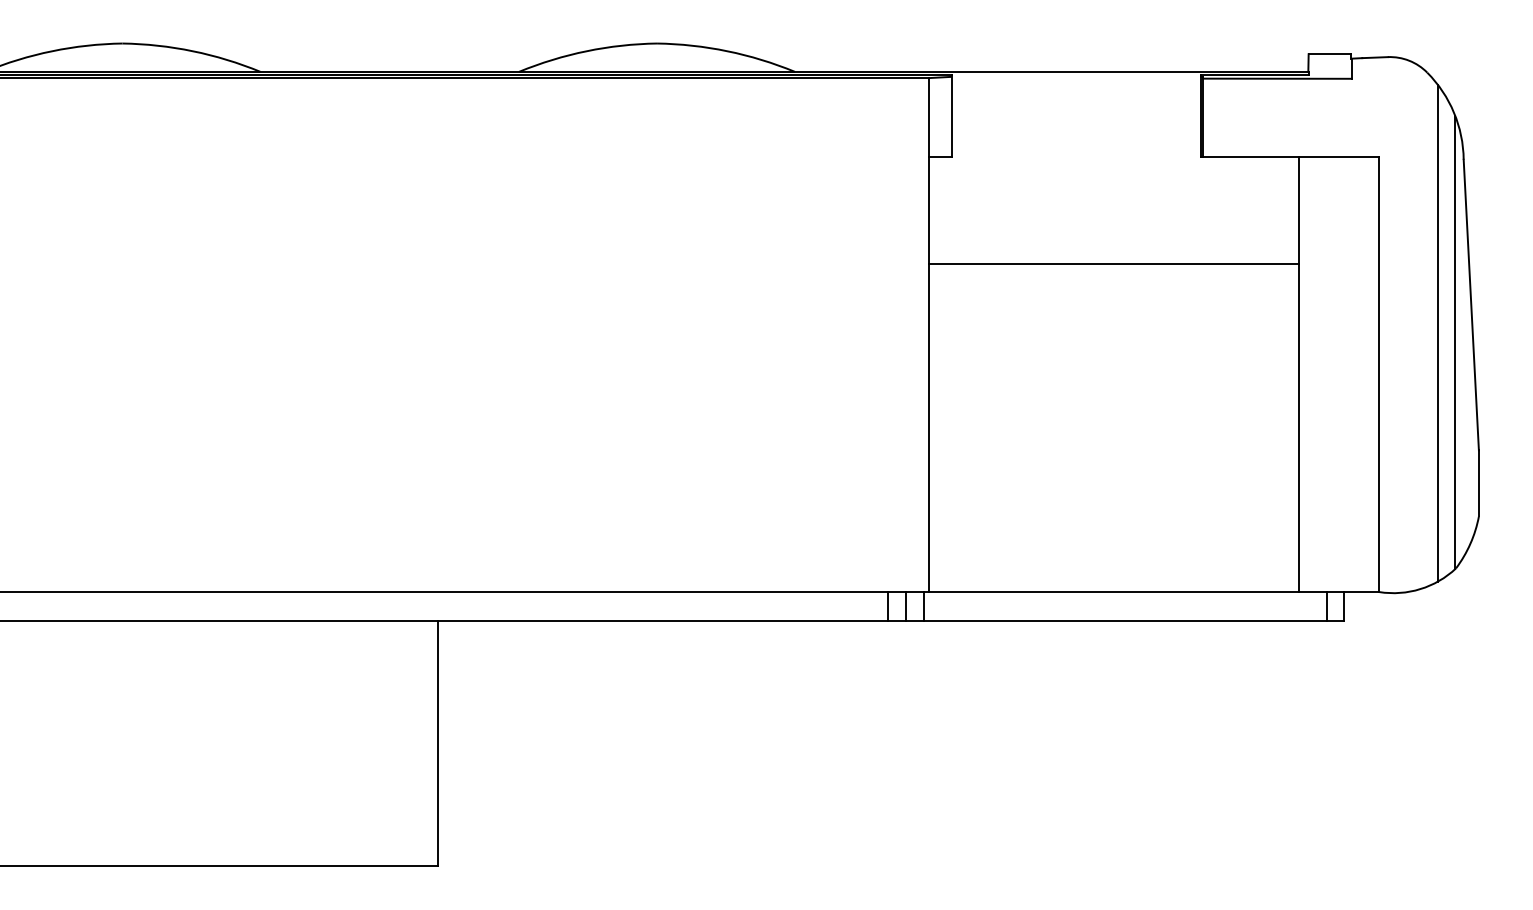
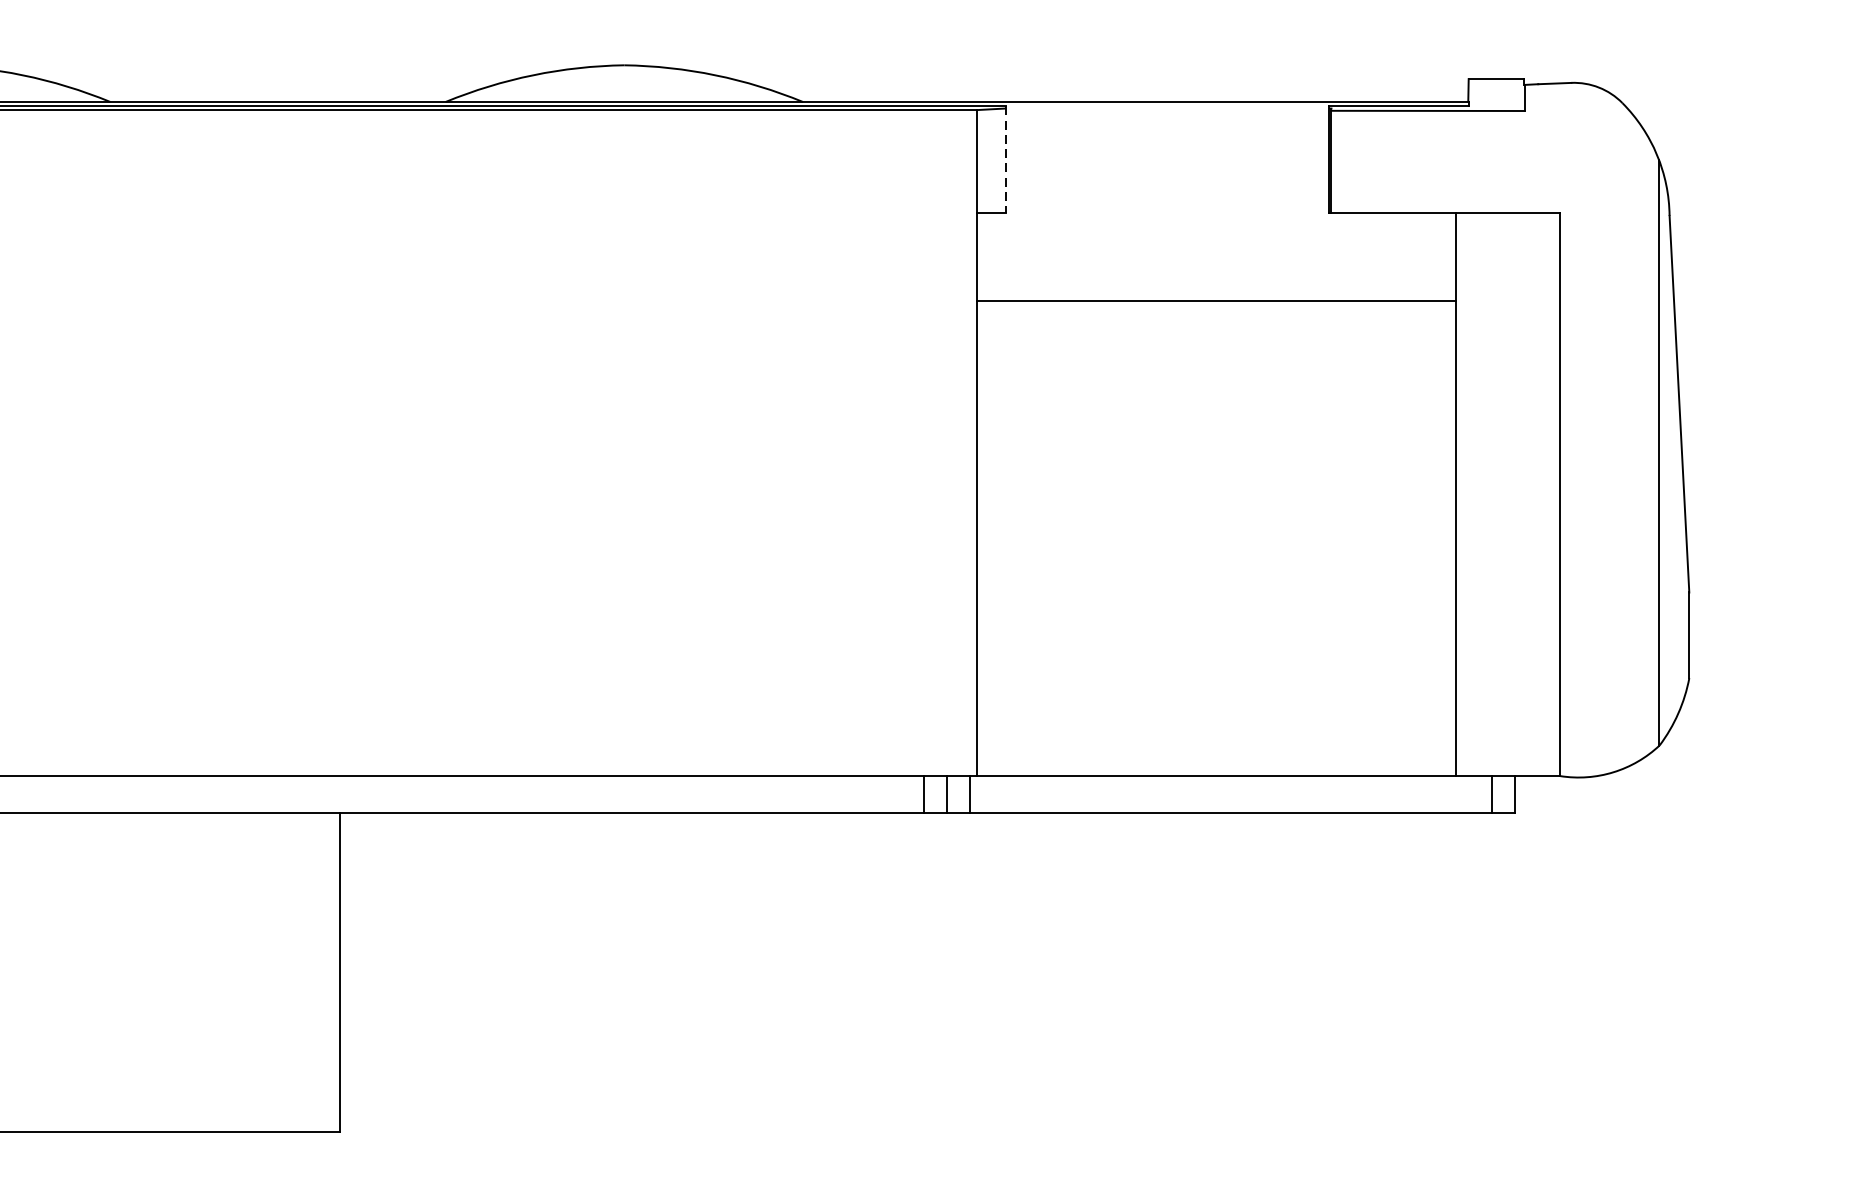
line: (951, 116) -> (1005, 159), solid -> dashed
line: (1113, 264) -> (1215, 301), moved
line: (1437, 332) -> (1635, 439), removed

